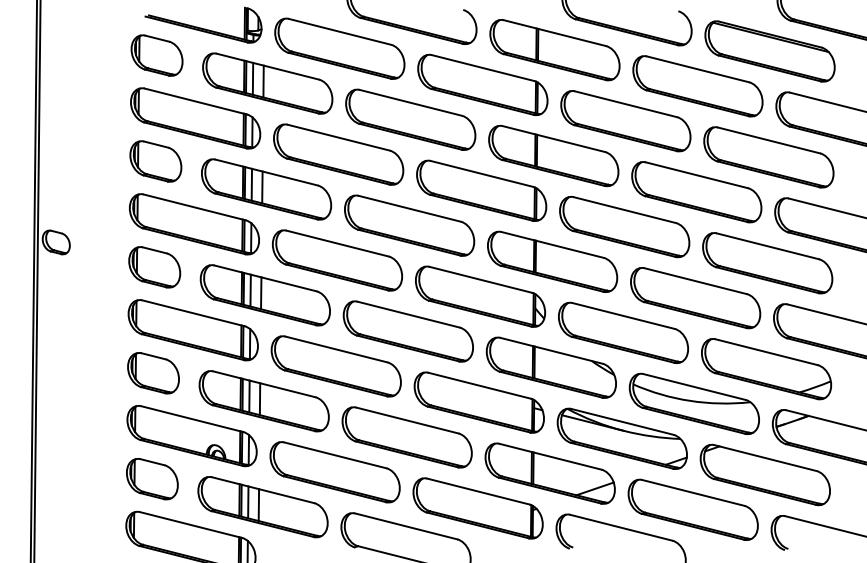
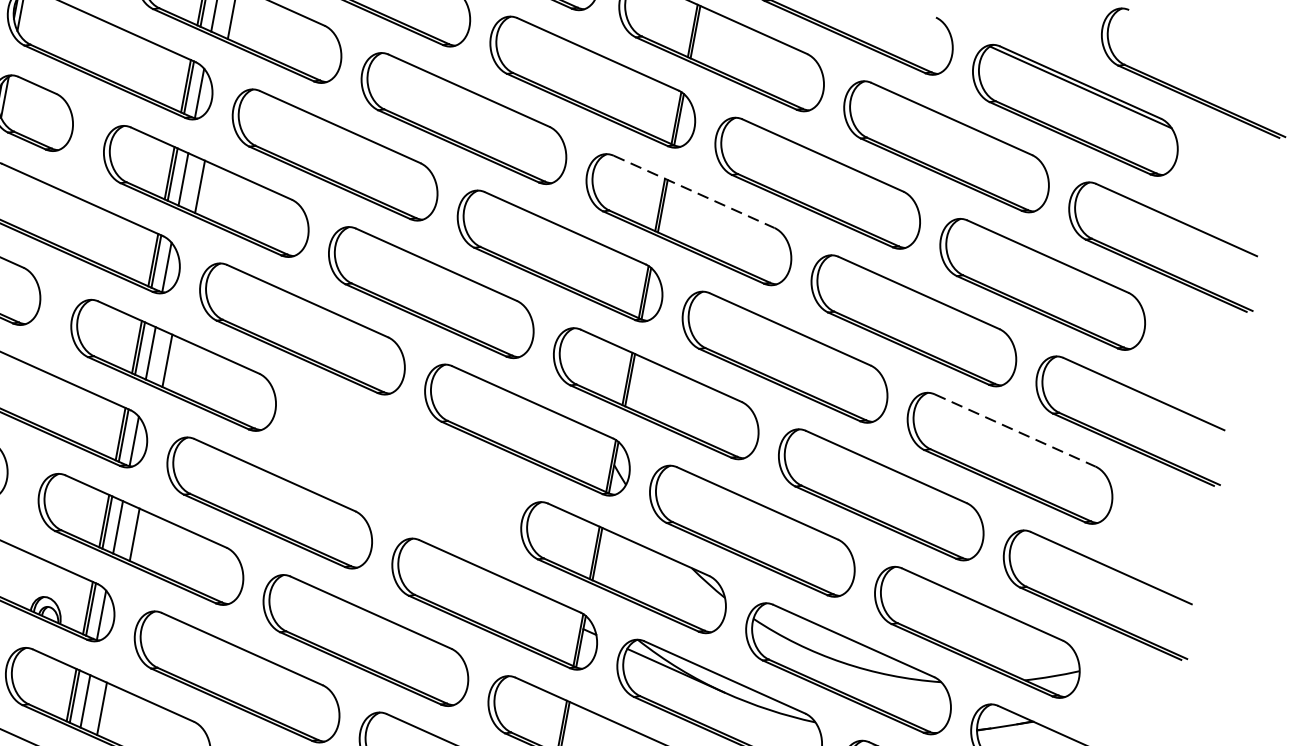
line: (553, 139) -> (693, 192), solid -> dashed
line: (767, 246) -> (1014, 430), solid -> dashed
part: (407, 331) -> (397, 466), removed

